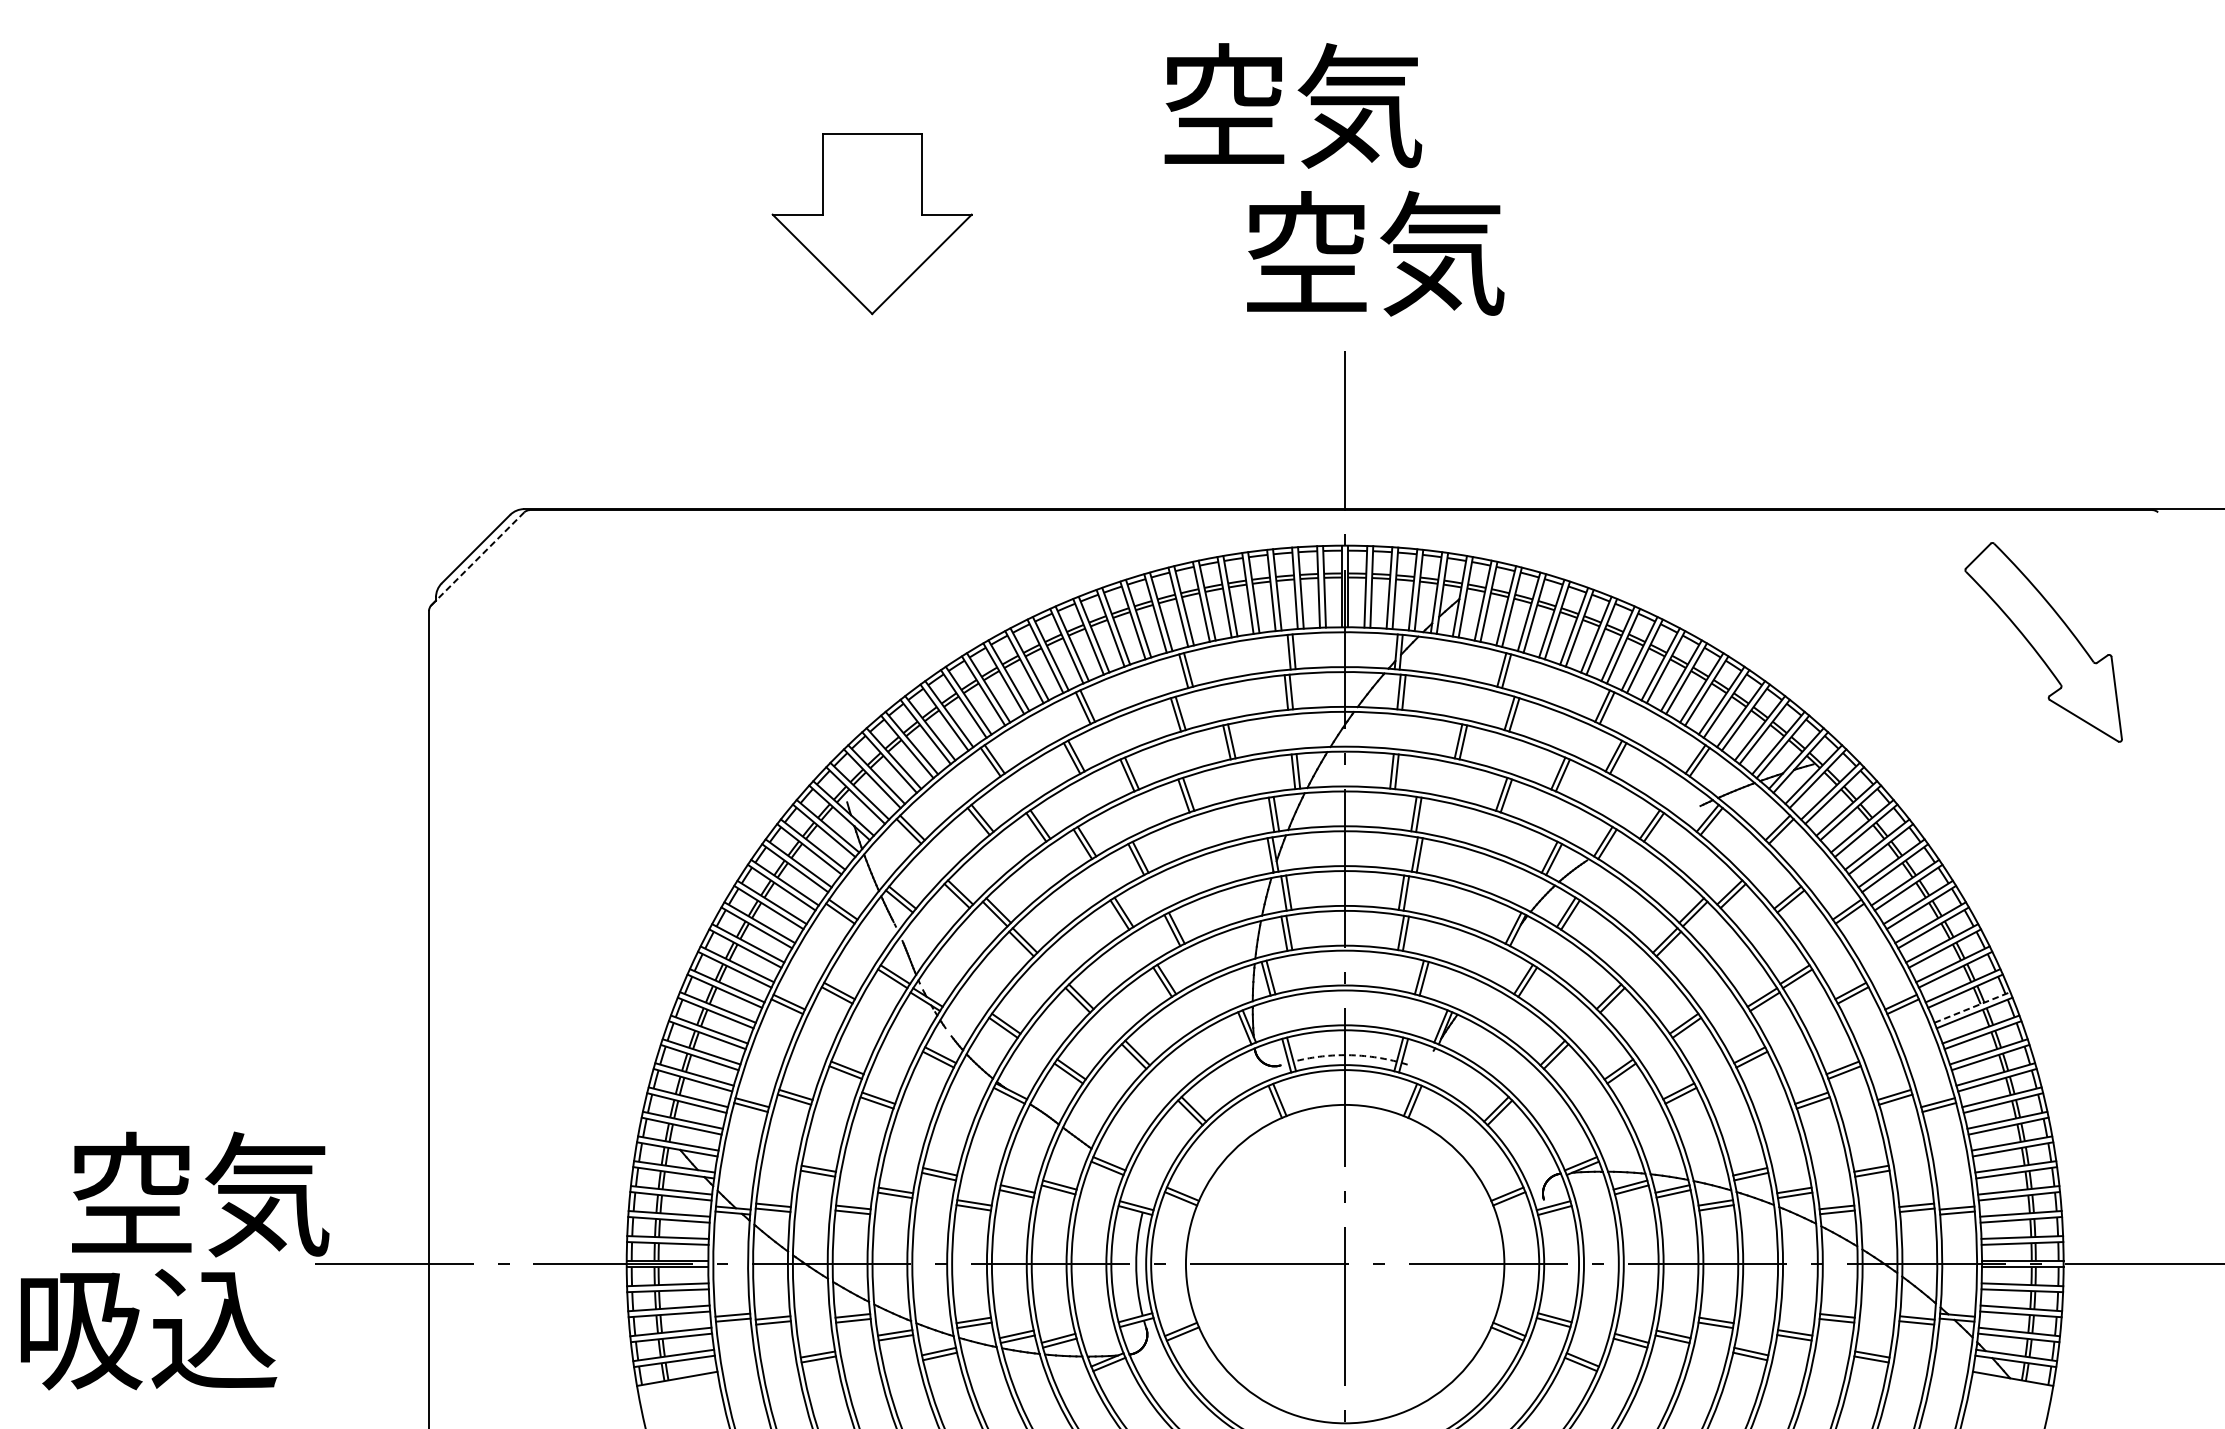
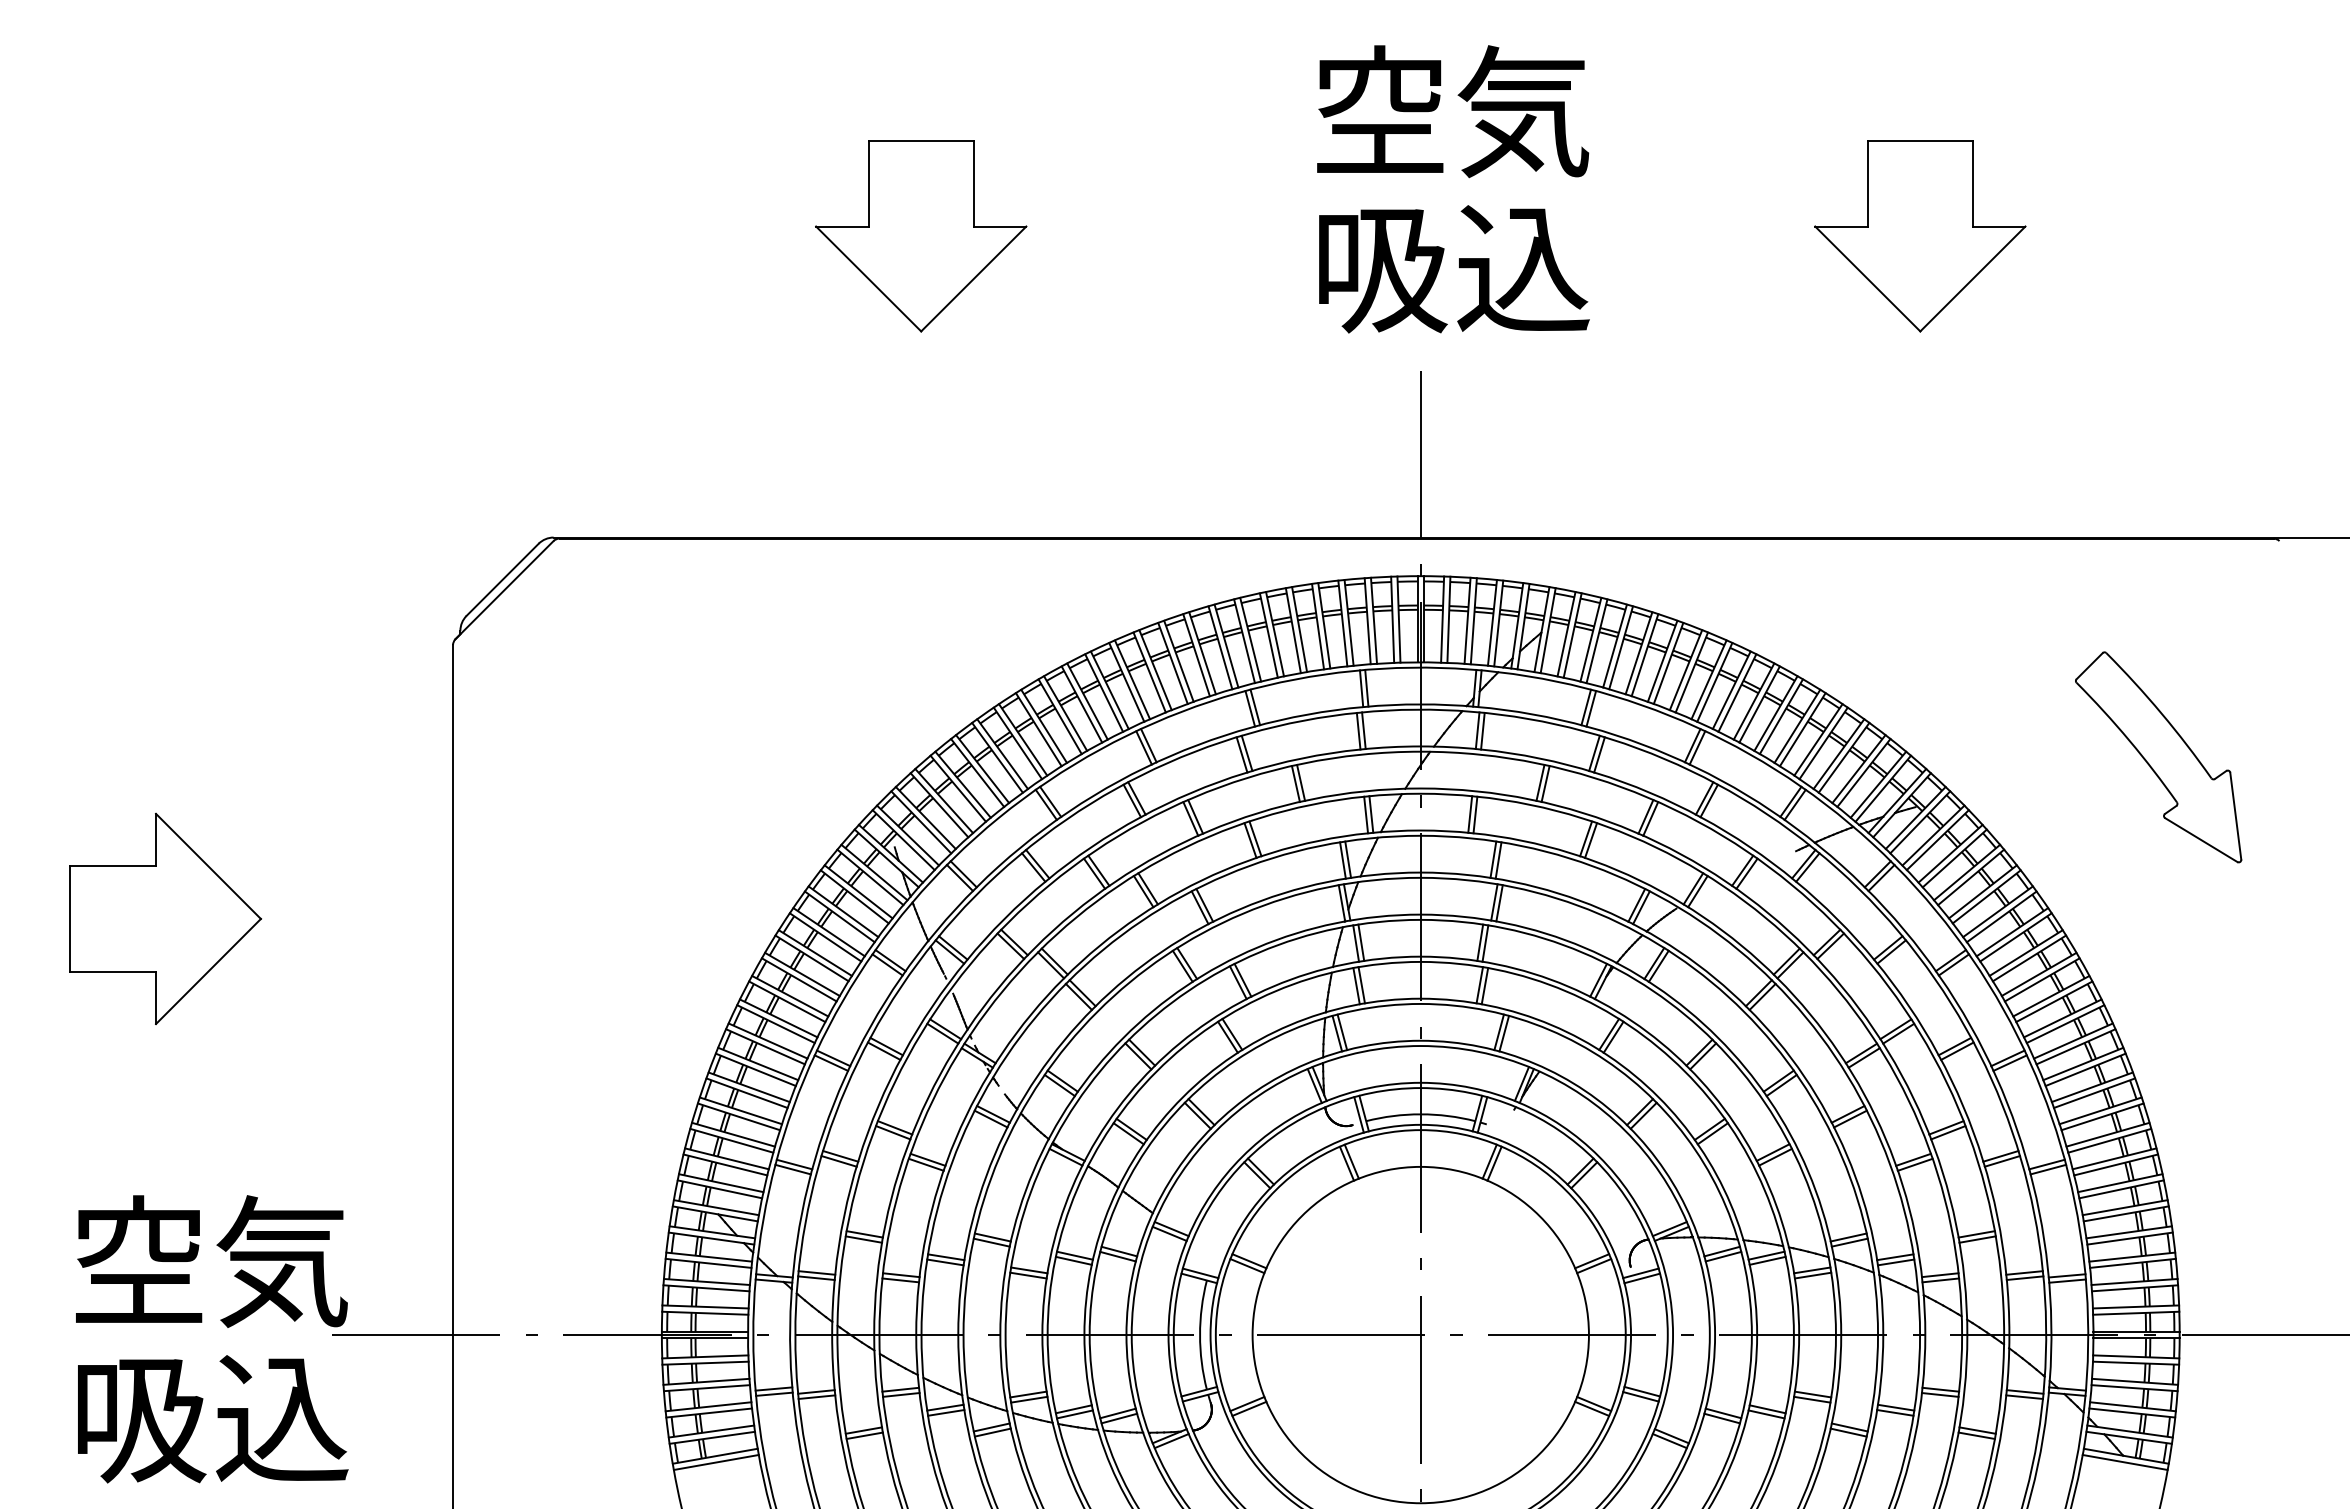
text: (1293, 105) -> (1453, 111), moved
part: (1818, 224) -> (1920, 236), added
text: (1376, 253) -> (1453, 267), 空気 -> 吸込
line: (477, 558) -> (504, 589), dashed -> solid
part: (2043, 642) -> (2158, 757), moved
part: (156, 869) -> (165, 918), added
line: (1972, 1007) -> (2083, 1063), dashed -> solid
arc: (1344, 1055) -> (1420, 1114), dashed -> solid
text: (149, 1329) -> (213, 1419), moved
line: (677, 1383) -> (715, 1461), added
line: (2011, 1383) -> (2124, 1461), added

